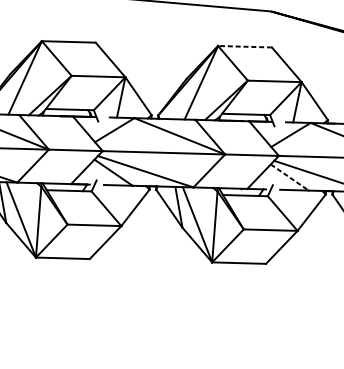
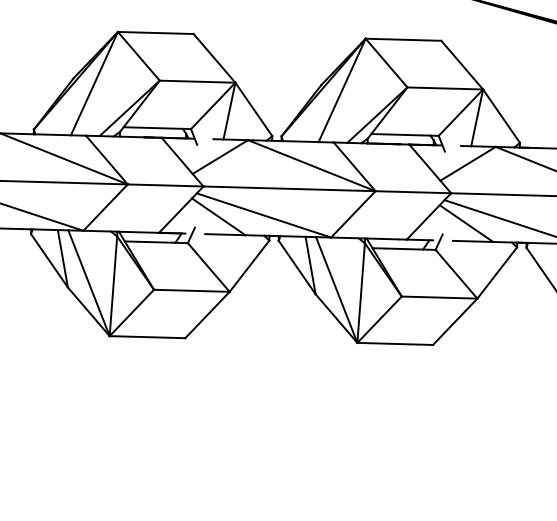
line: (245, 46) -> (403, 39), dashed -> solid
line: (289, 177) -> (466, 223), dashed -> solid

